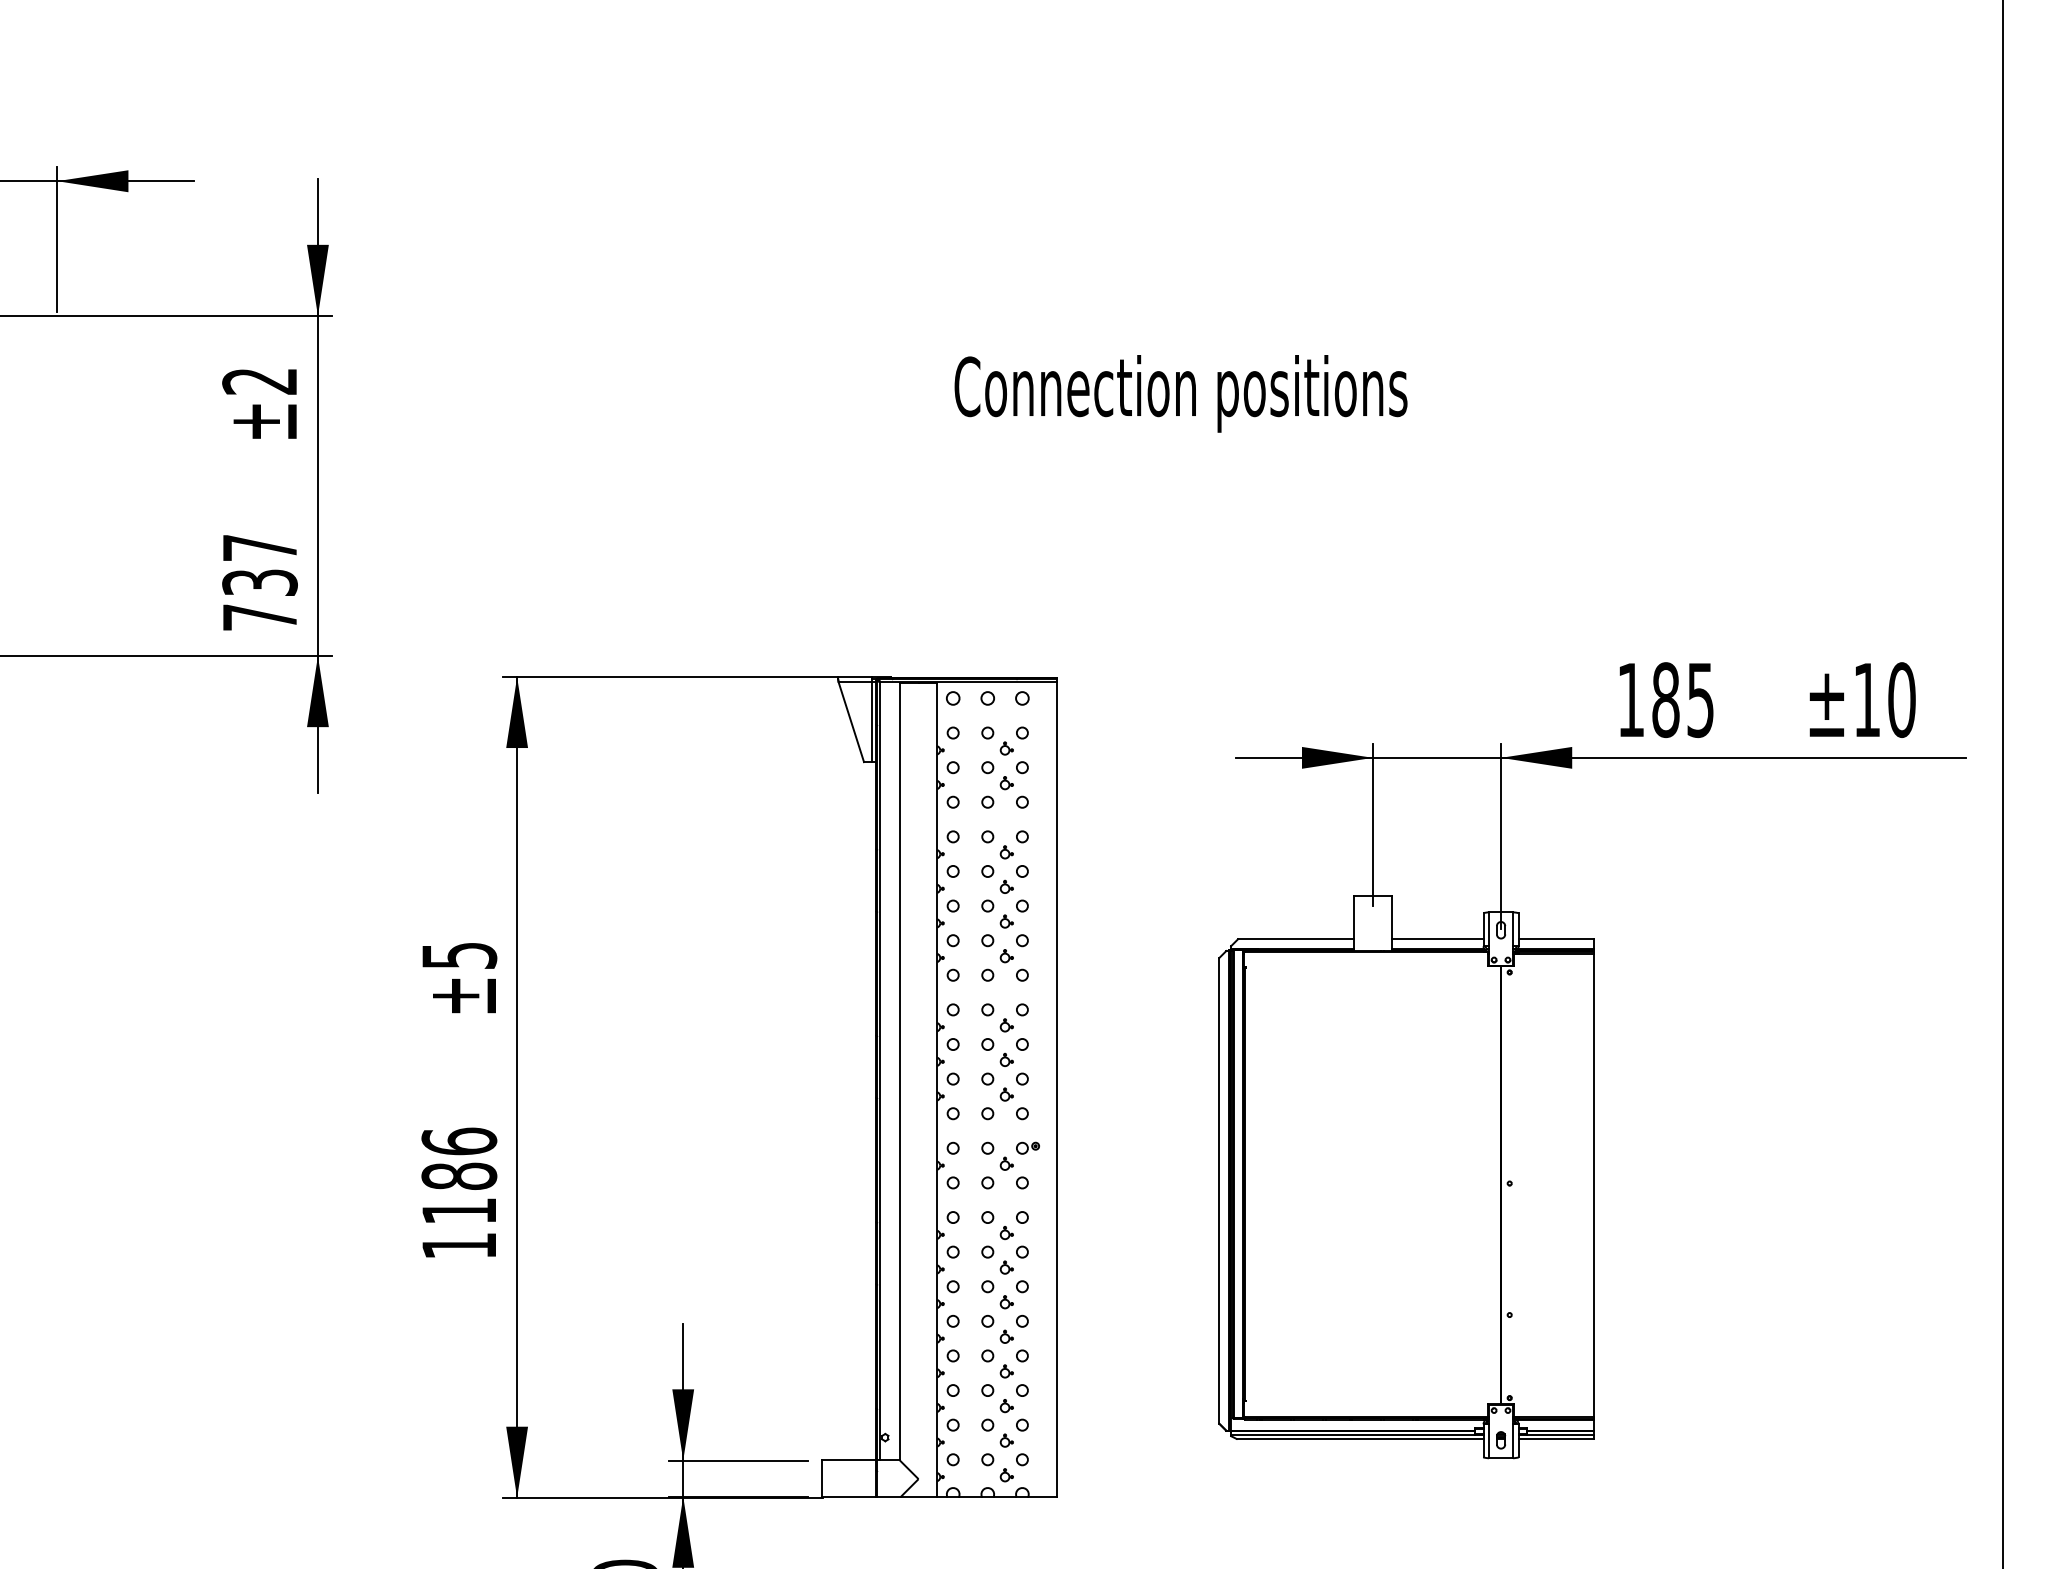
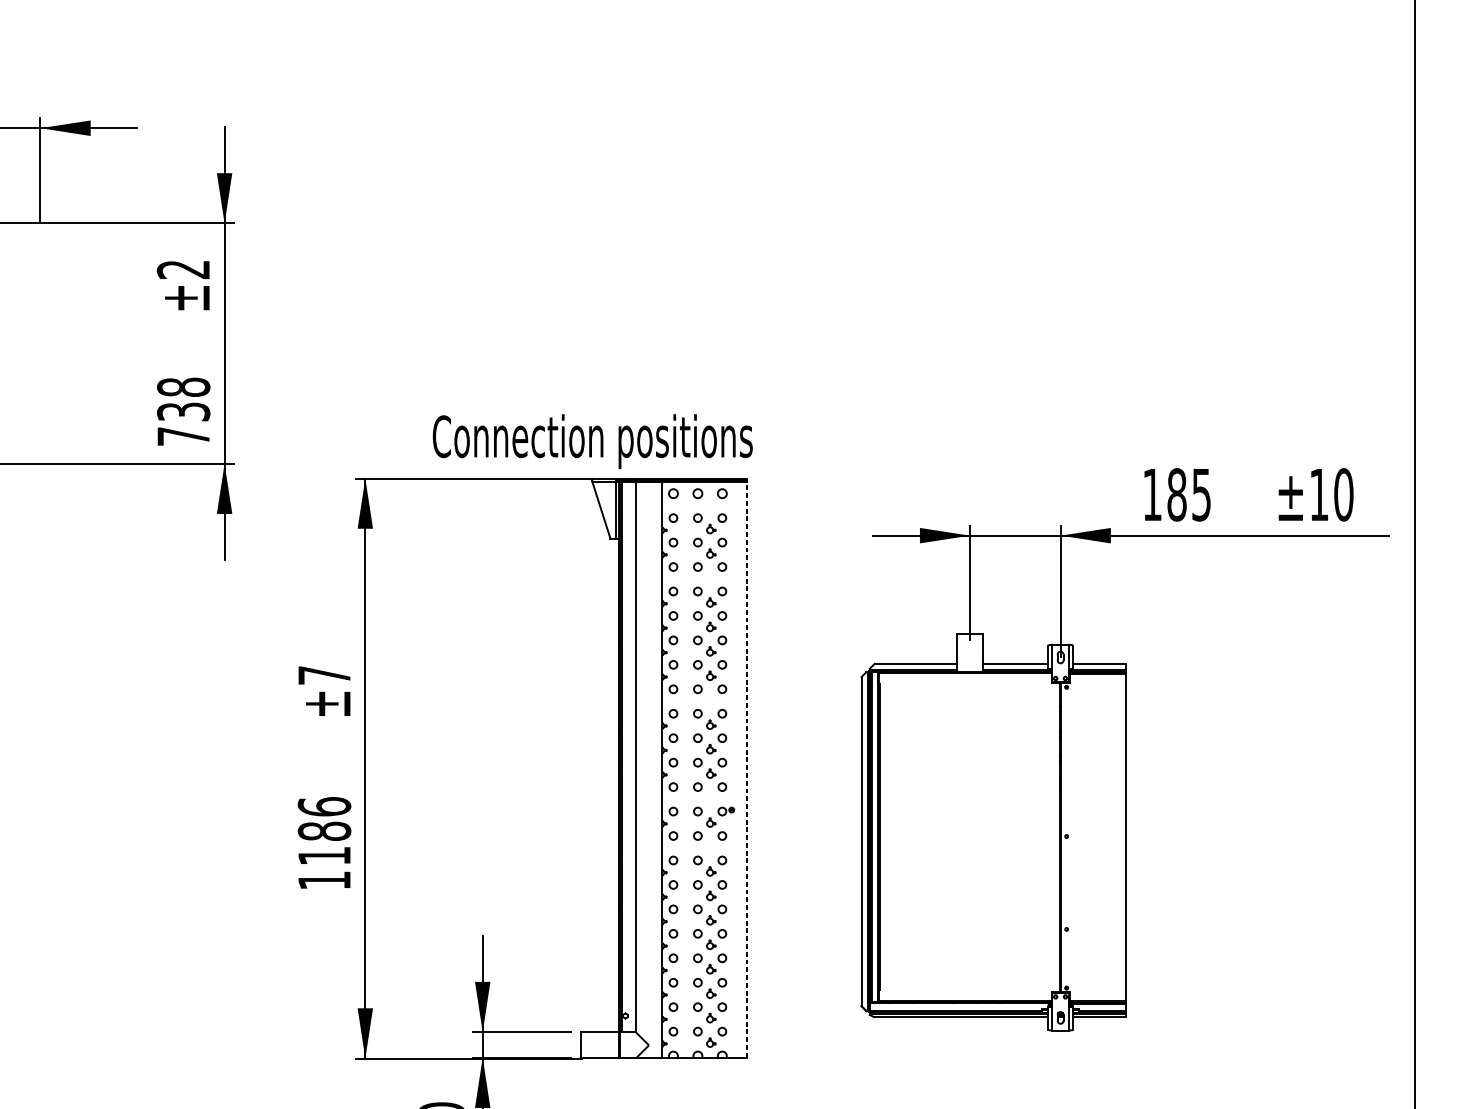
text: (1180, 393) -> (592, 441), moved
text: (259, 547) -> (183, 387), 737 -> 738
text: (459, 955) -> (324, 675), ±5 -> ±7
line: (1057, 1086) -> (747, 767), solid -> dashed

